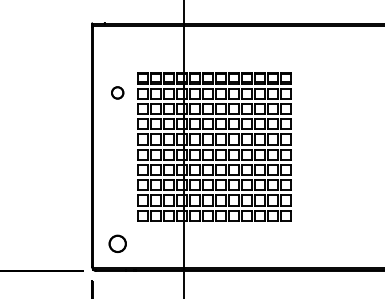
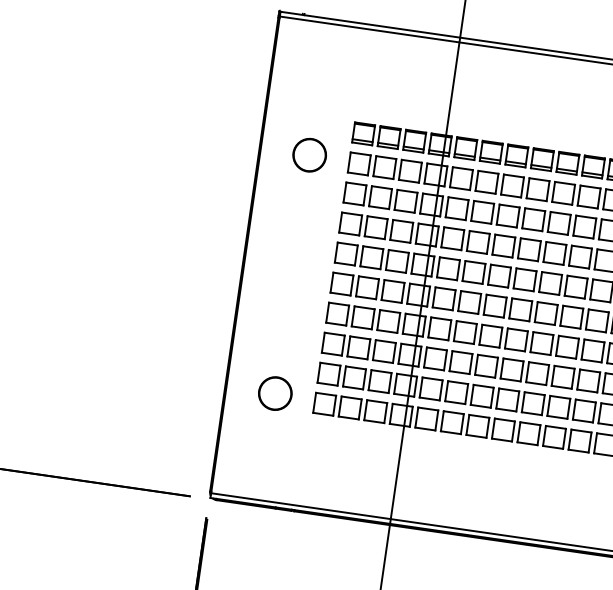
part: (117, 92) -> (309, 154), size x1.43
circle: (117, 243) -> (274, 392), moved

